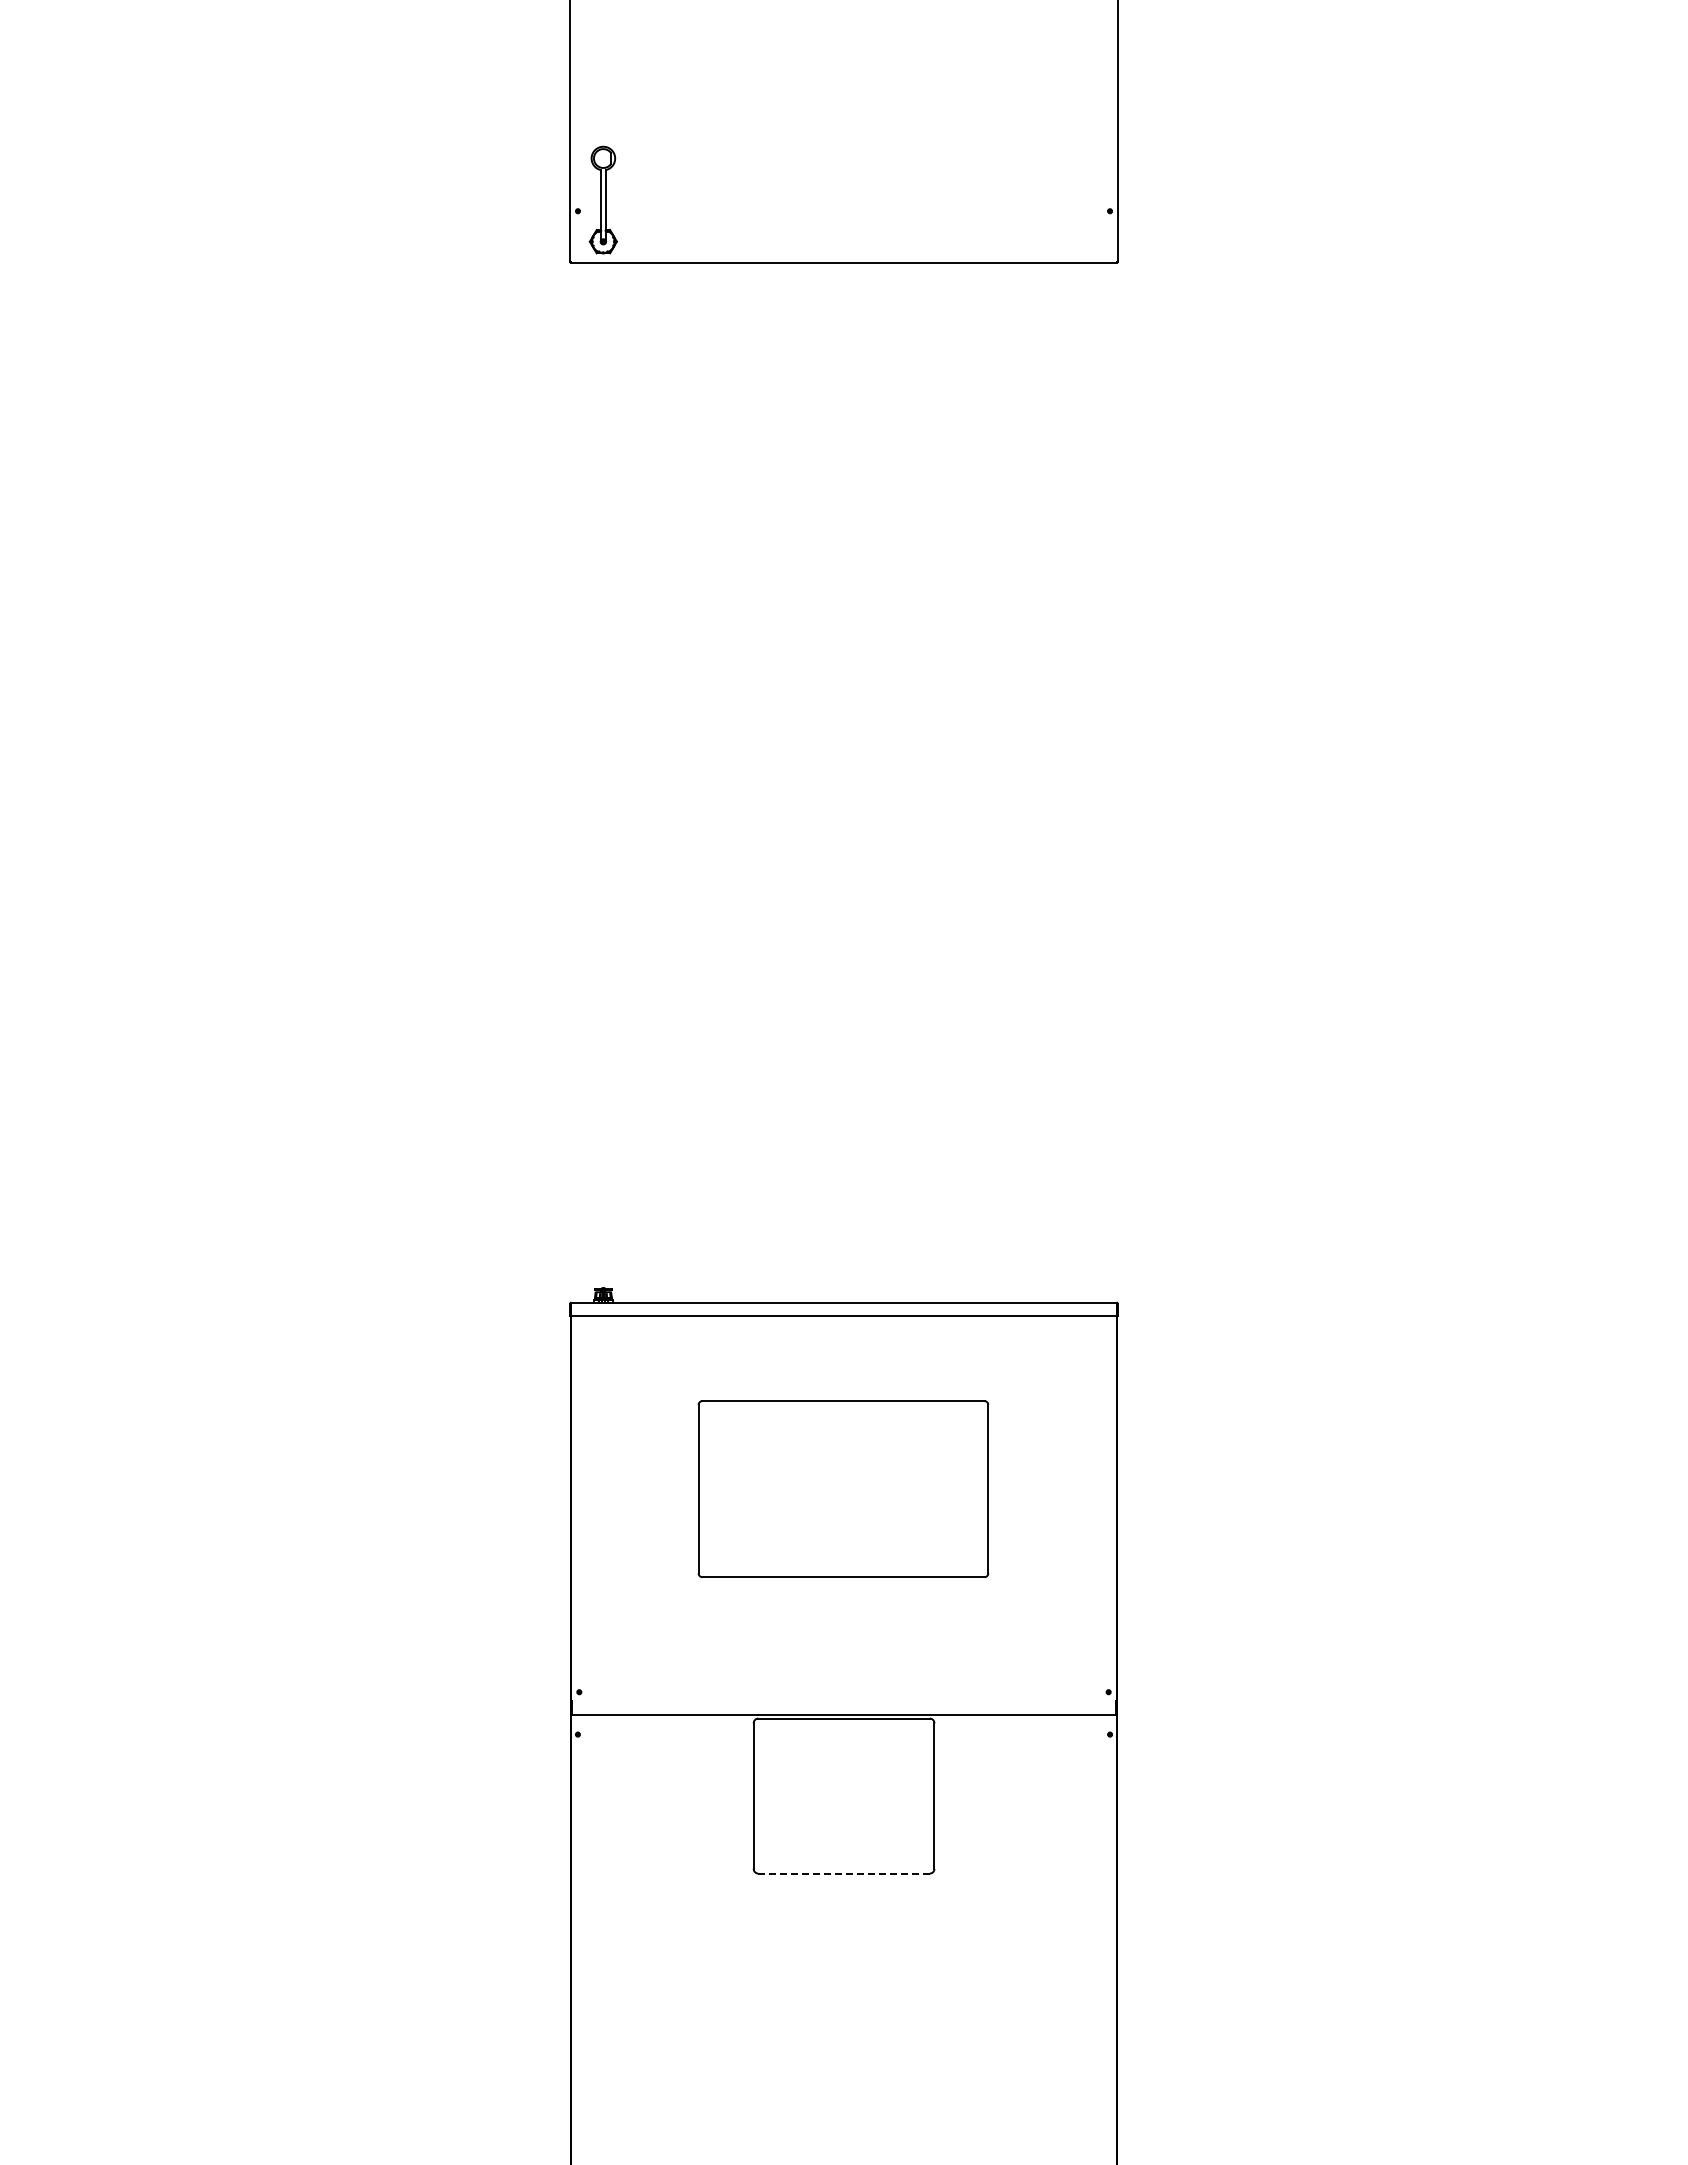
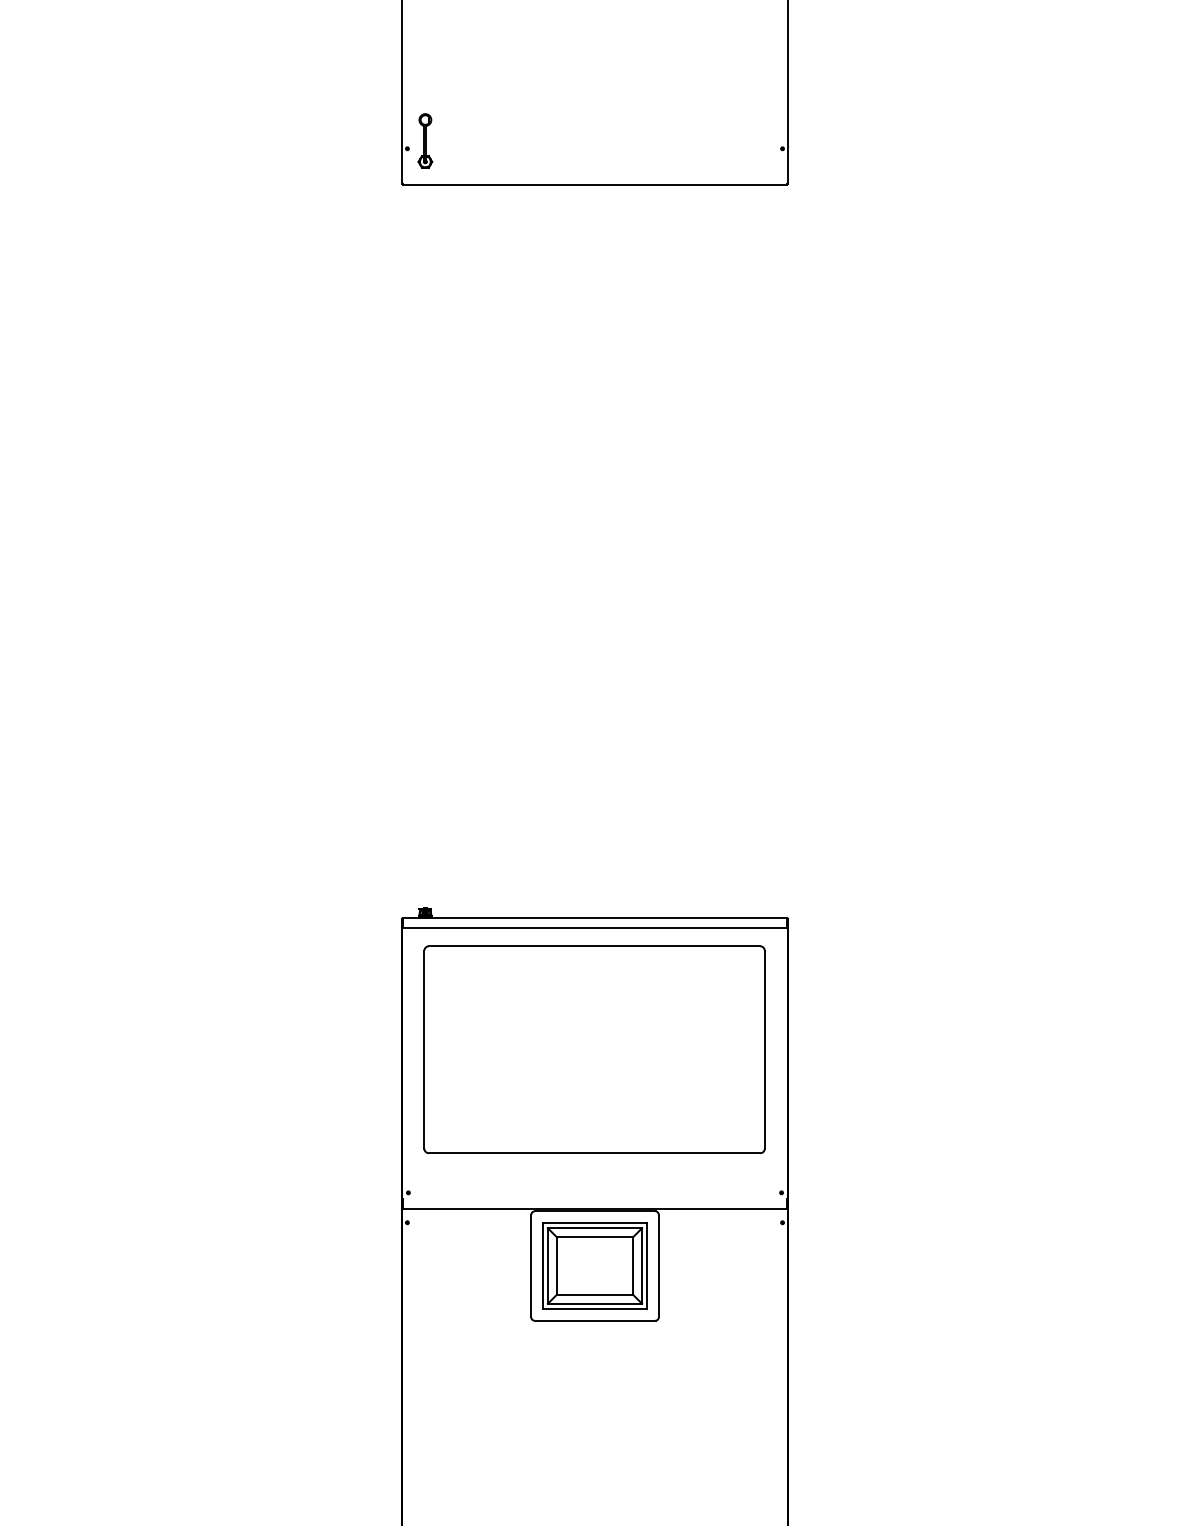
part: (603, 200) -> (425, 141), size x0.71
part: (843, 1488) -> (594, 1049), size x1.67
part: (843, 1795) -> (594, 1265), added
line: (844, 1873) -> (595, 1320), dashed -> solid

